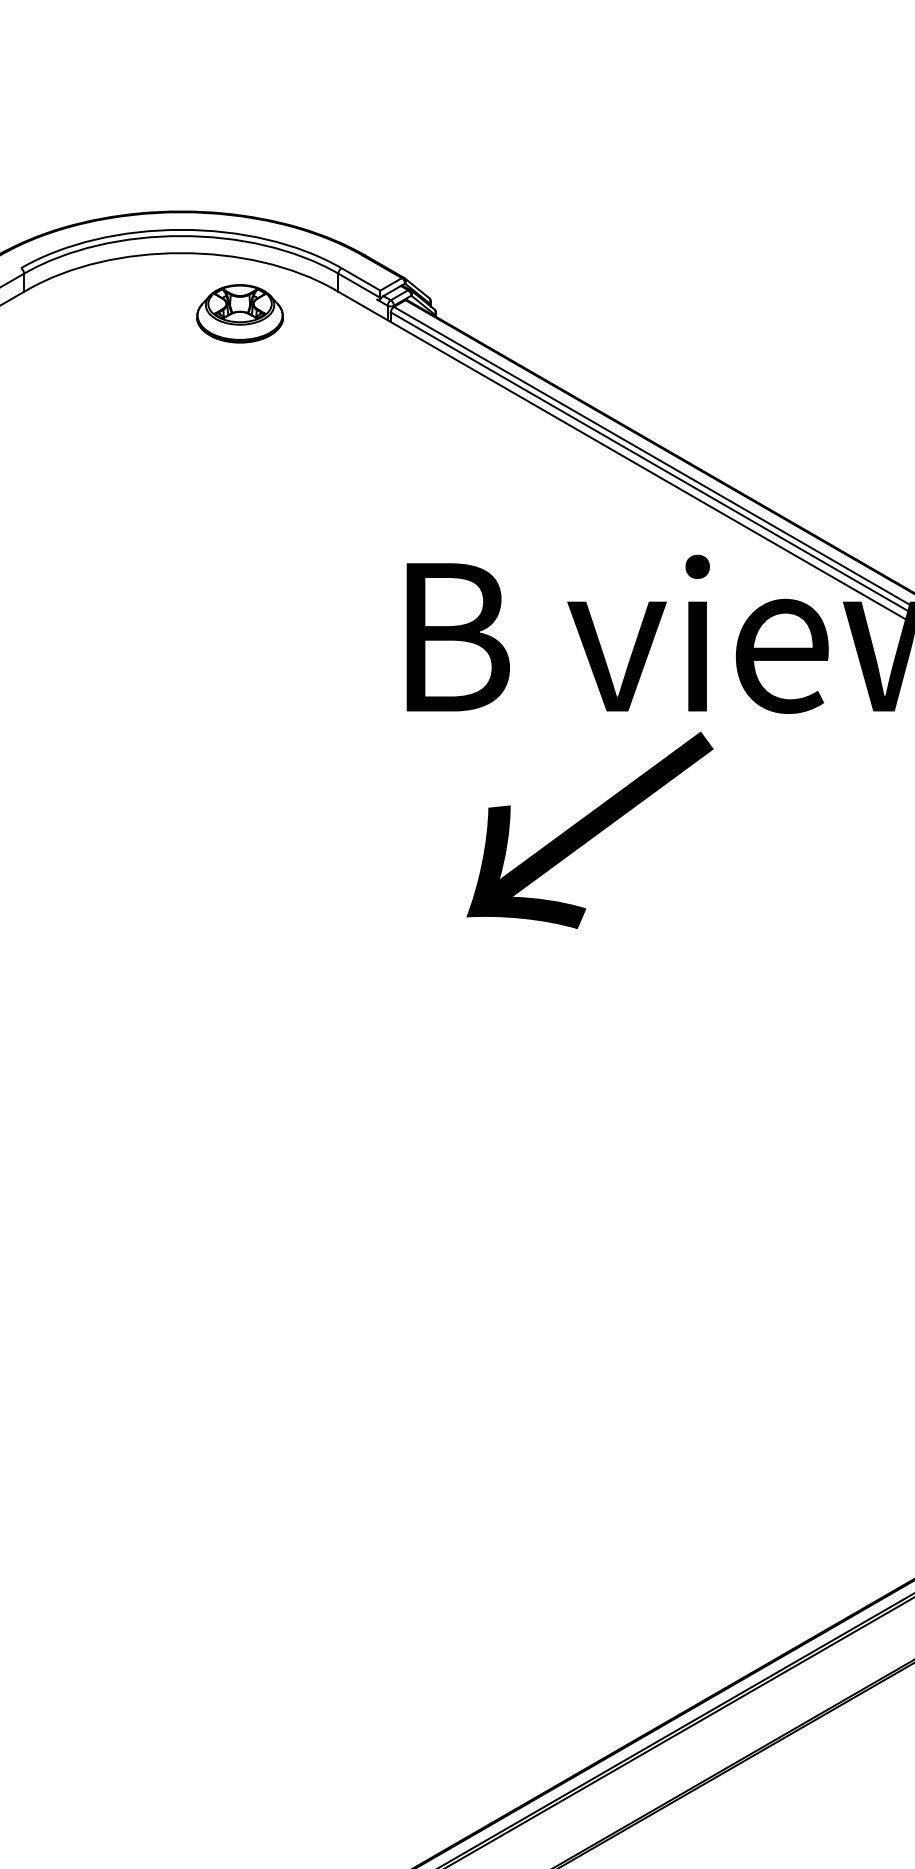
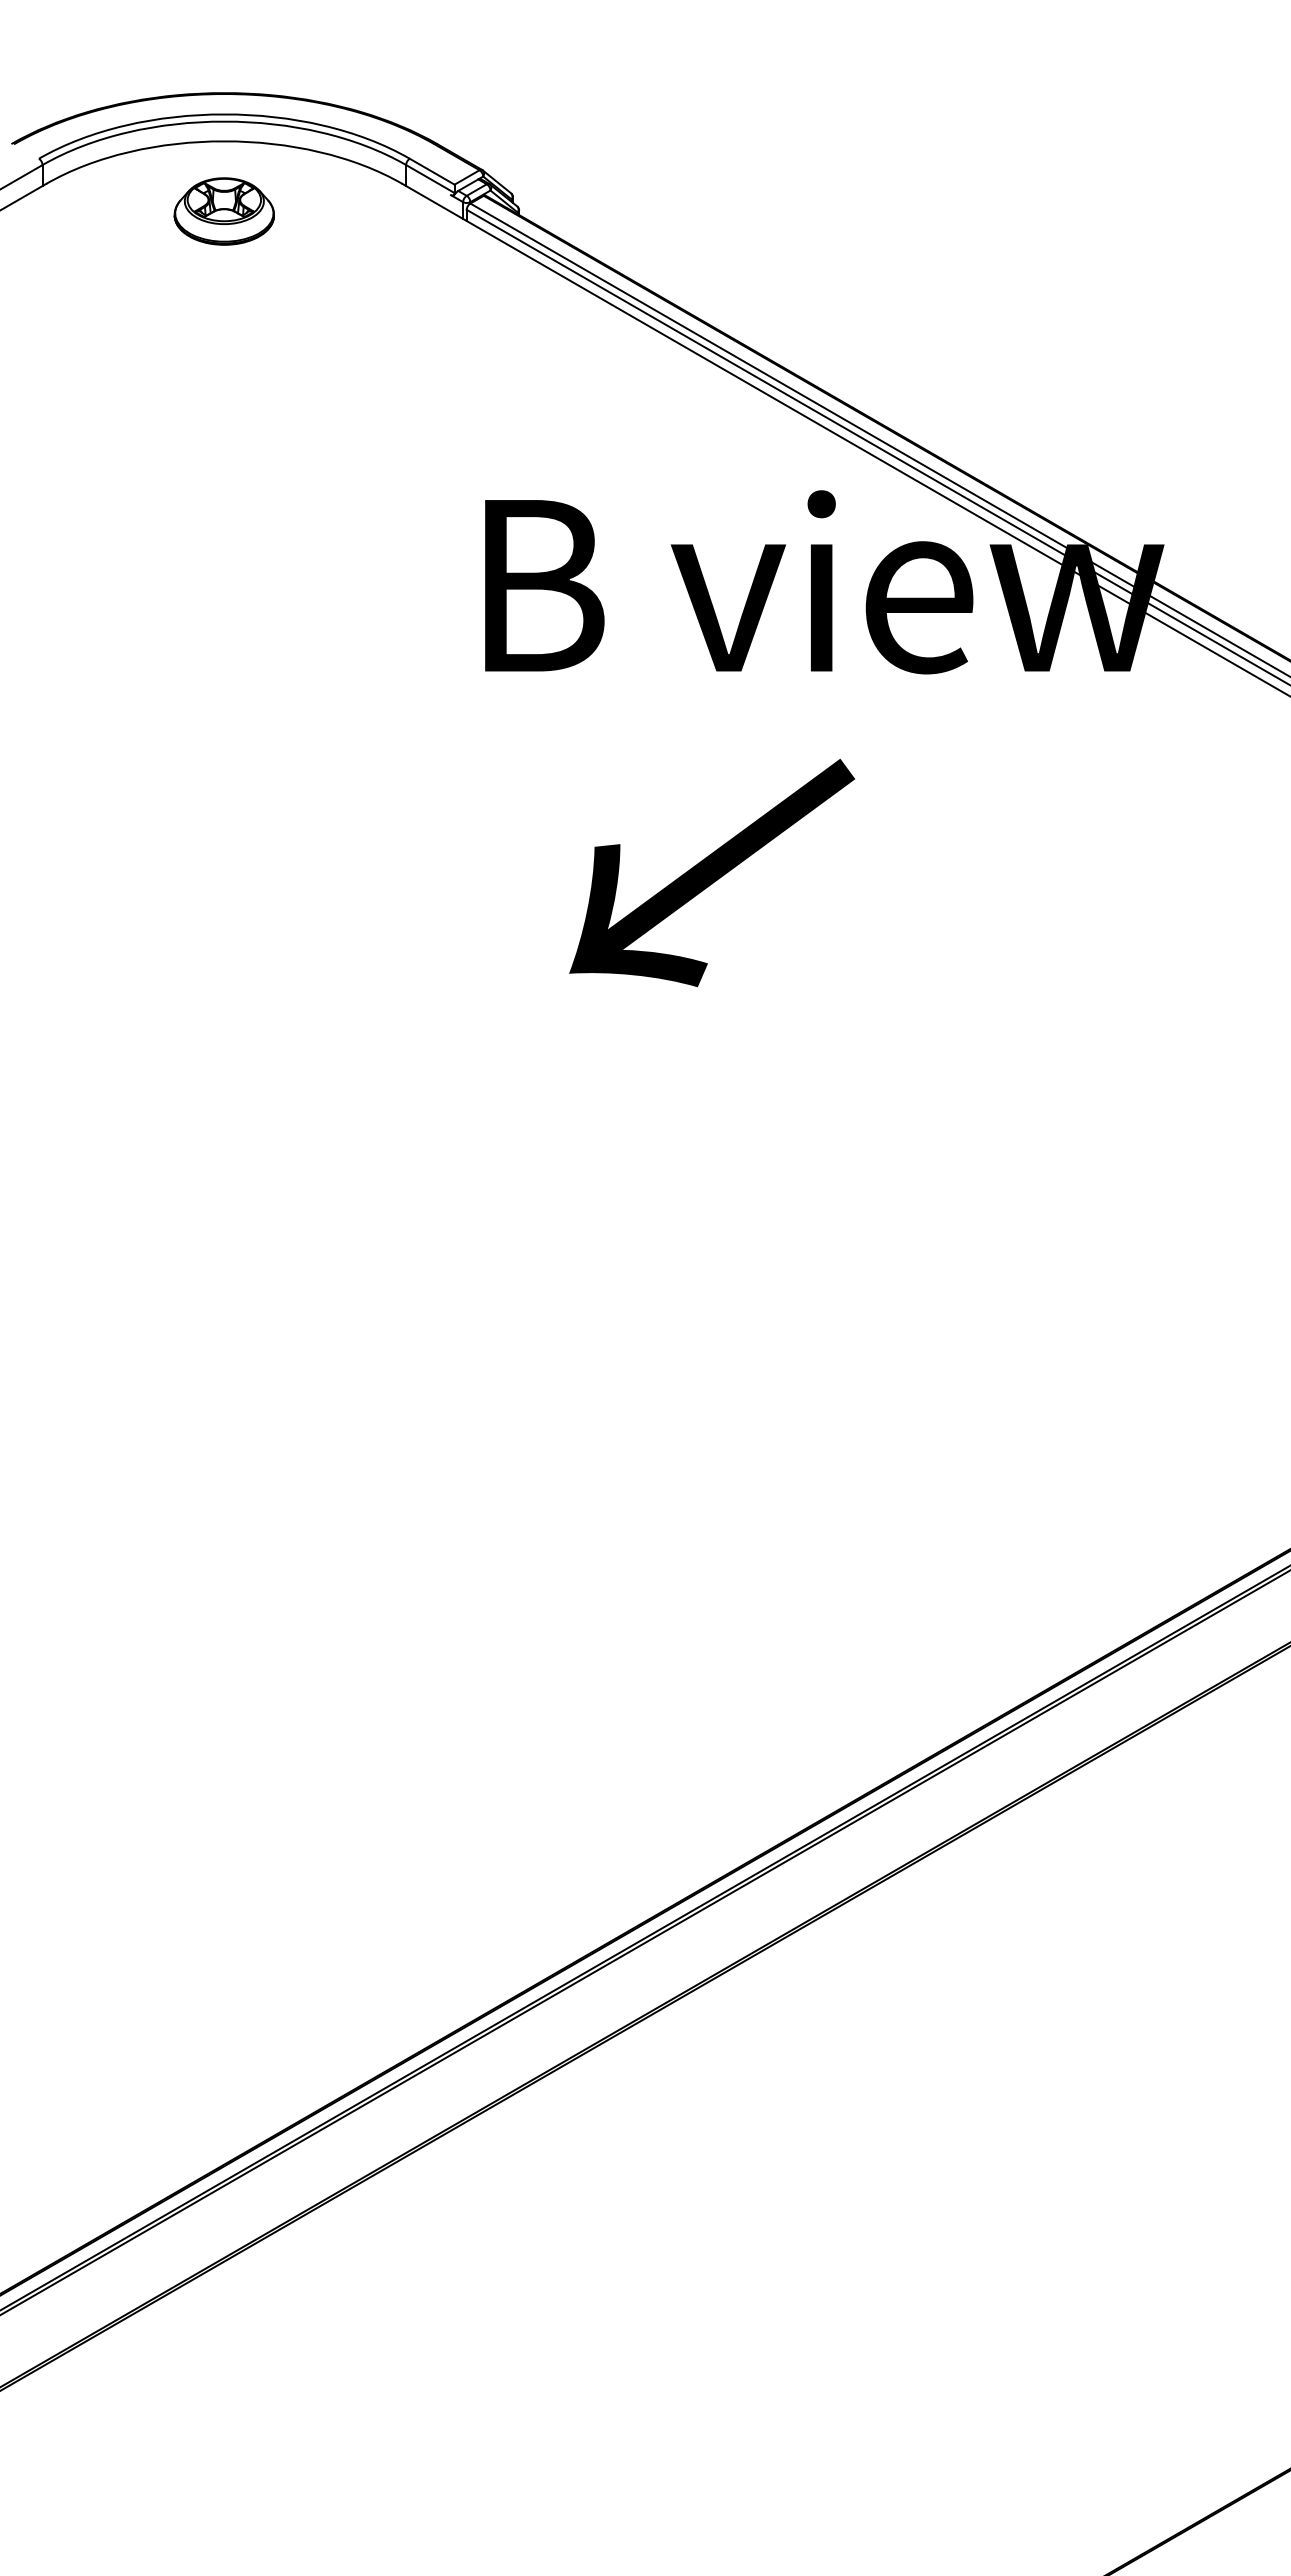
part: (239, 313) -> (223, 211), moved
text: (589, 830) -> (711, 873), moved

